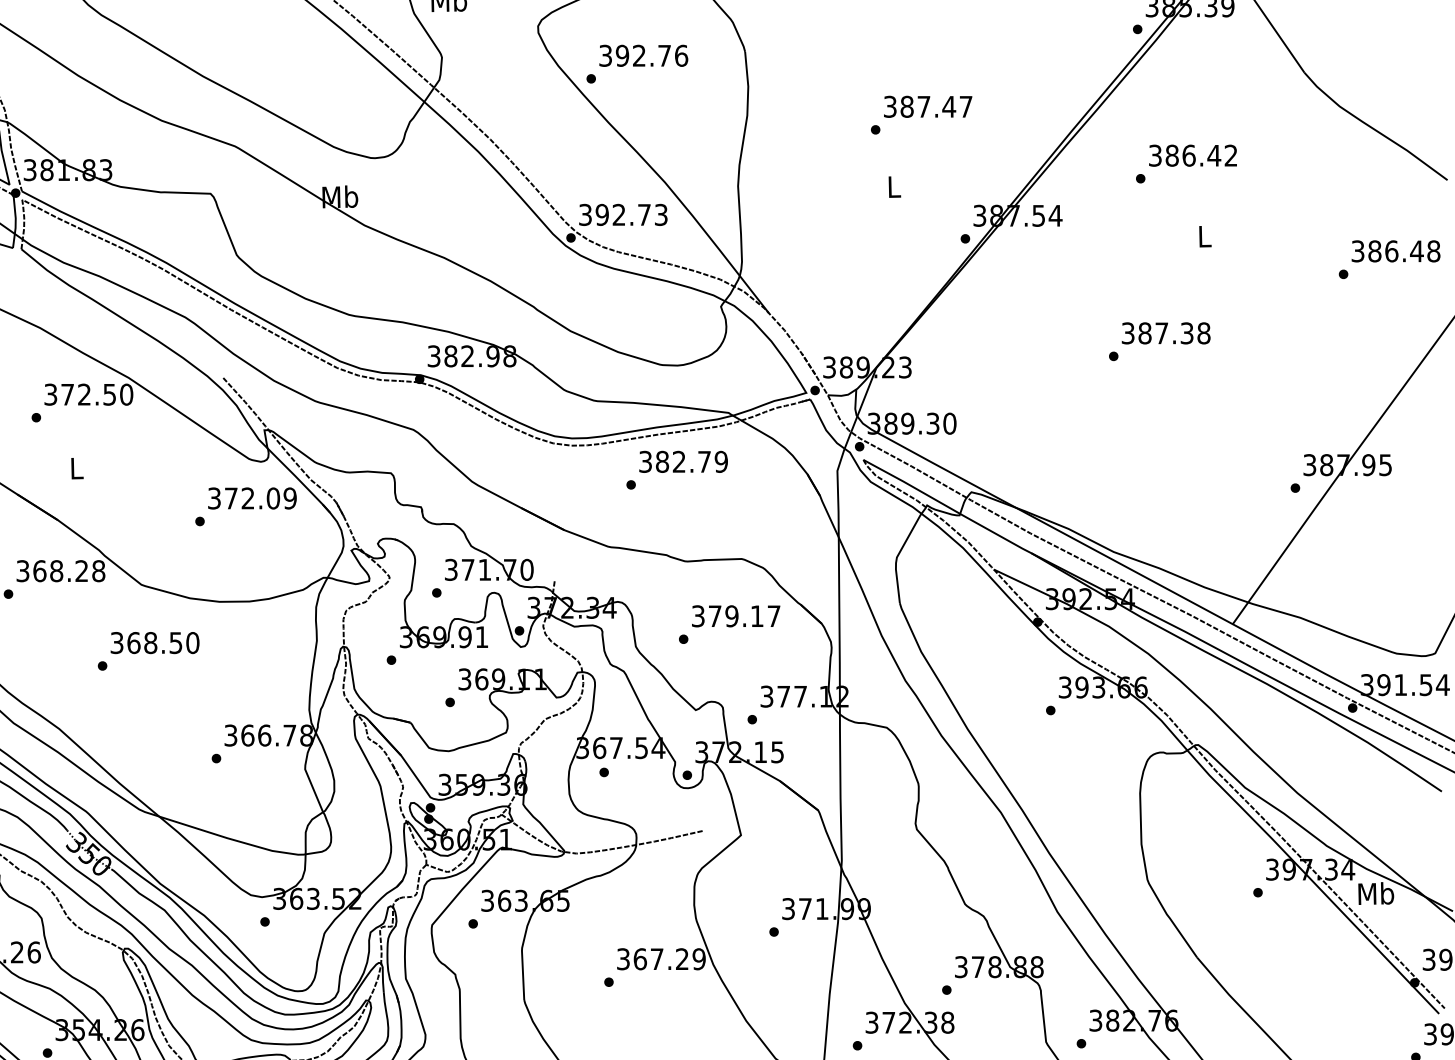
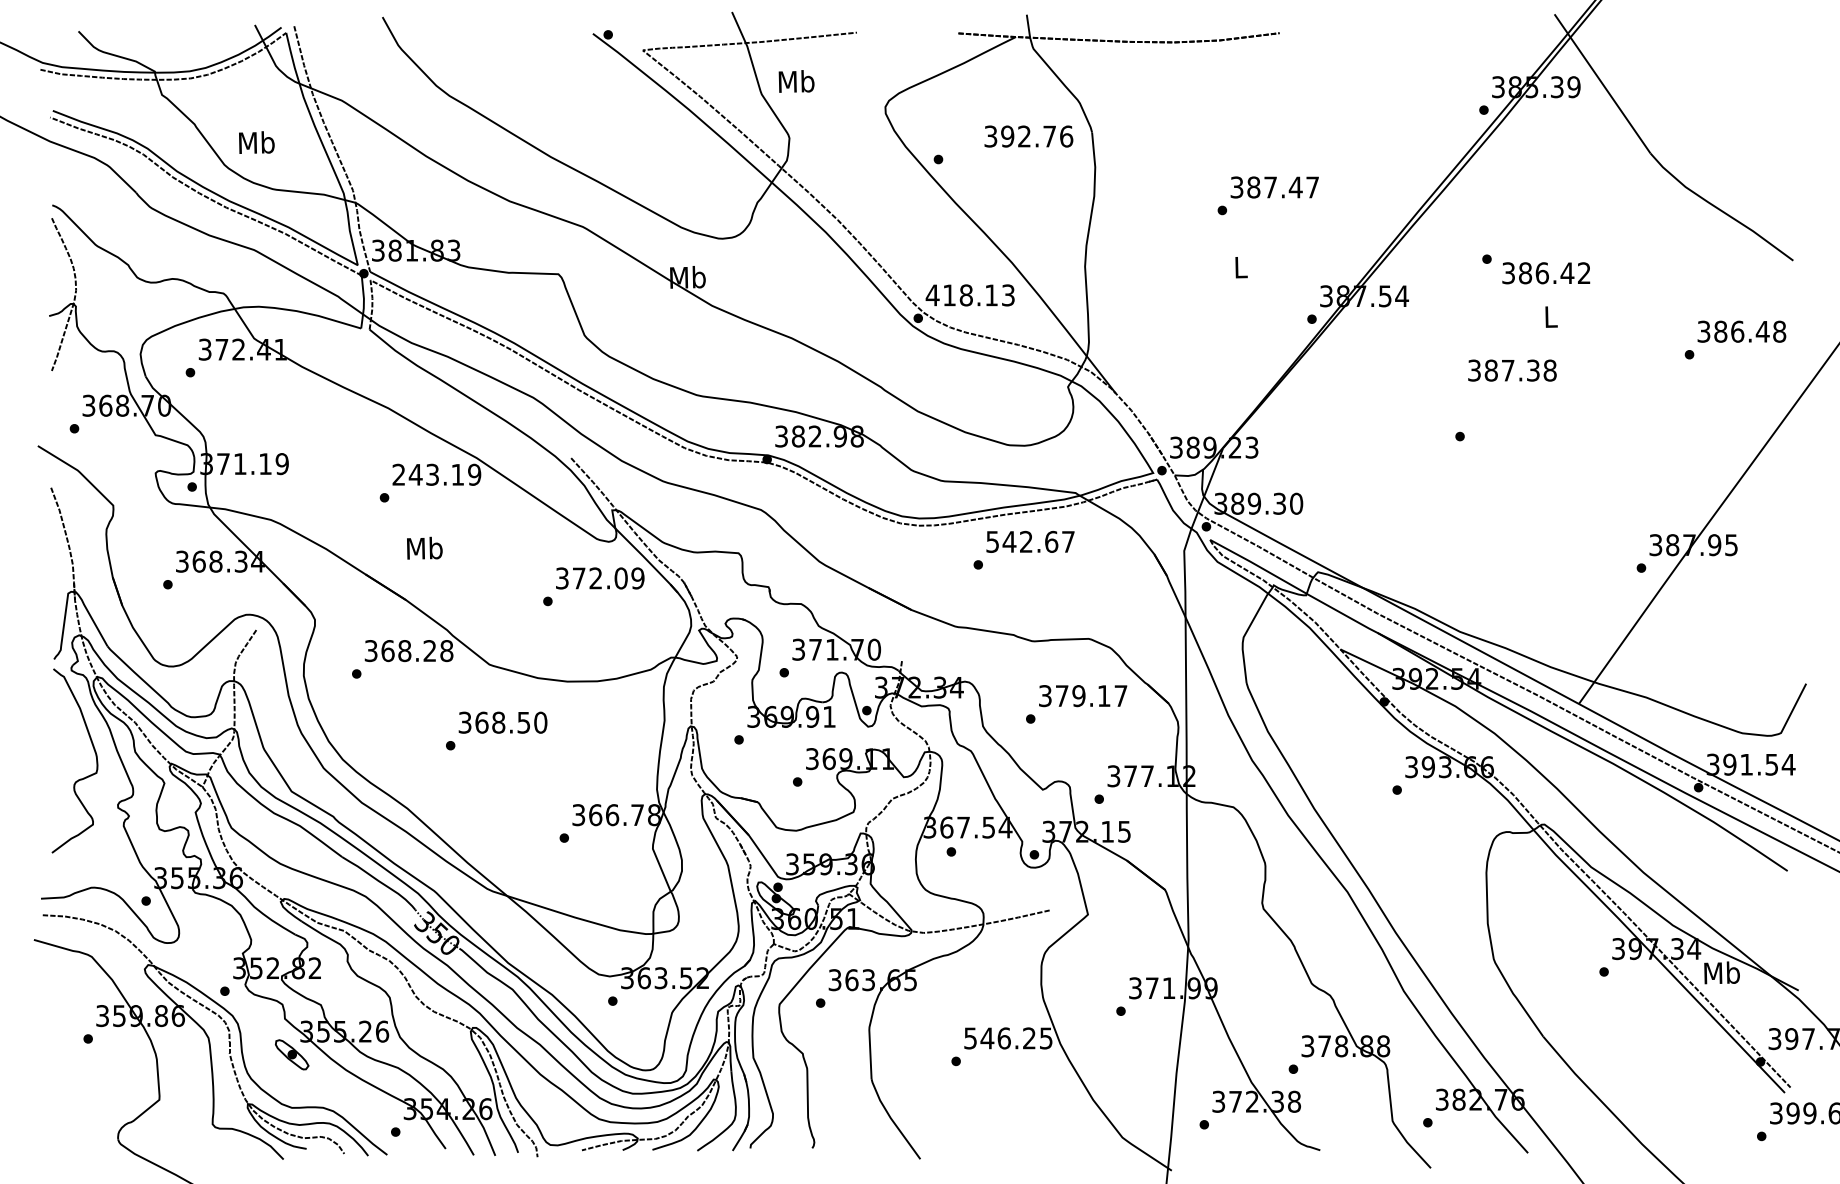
text: (643, 55) -> (1028, 136), moved
text: (1193, 155) -> (1546, 273), moved
text: (614, 215) -> (961, 295), 392.73 -> 418.13
text: (1166, 333) -> (1512, 370), moved
text: (88, 394) -> (436, 474), 372.50 -> 243.19
text: (683, 461) -> (1030, 541), 382.79 -> 542.67
text: (76, 467) -> (424, 547), L -> Mb
text: (661, 959) -> (1008, 1038), 367.29 -> 546.25

